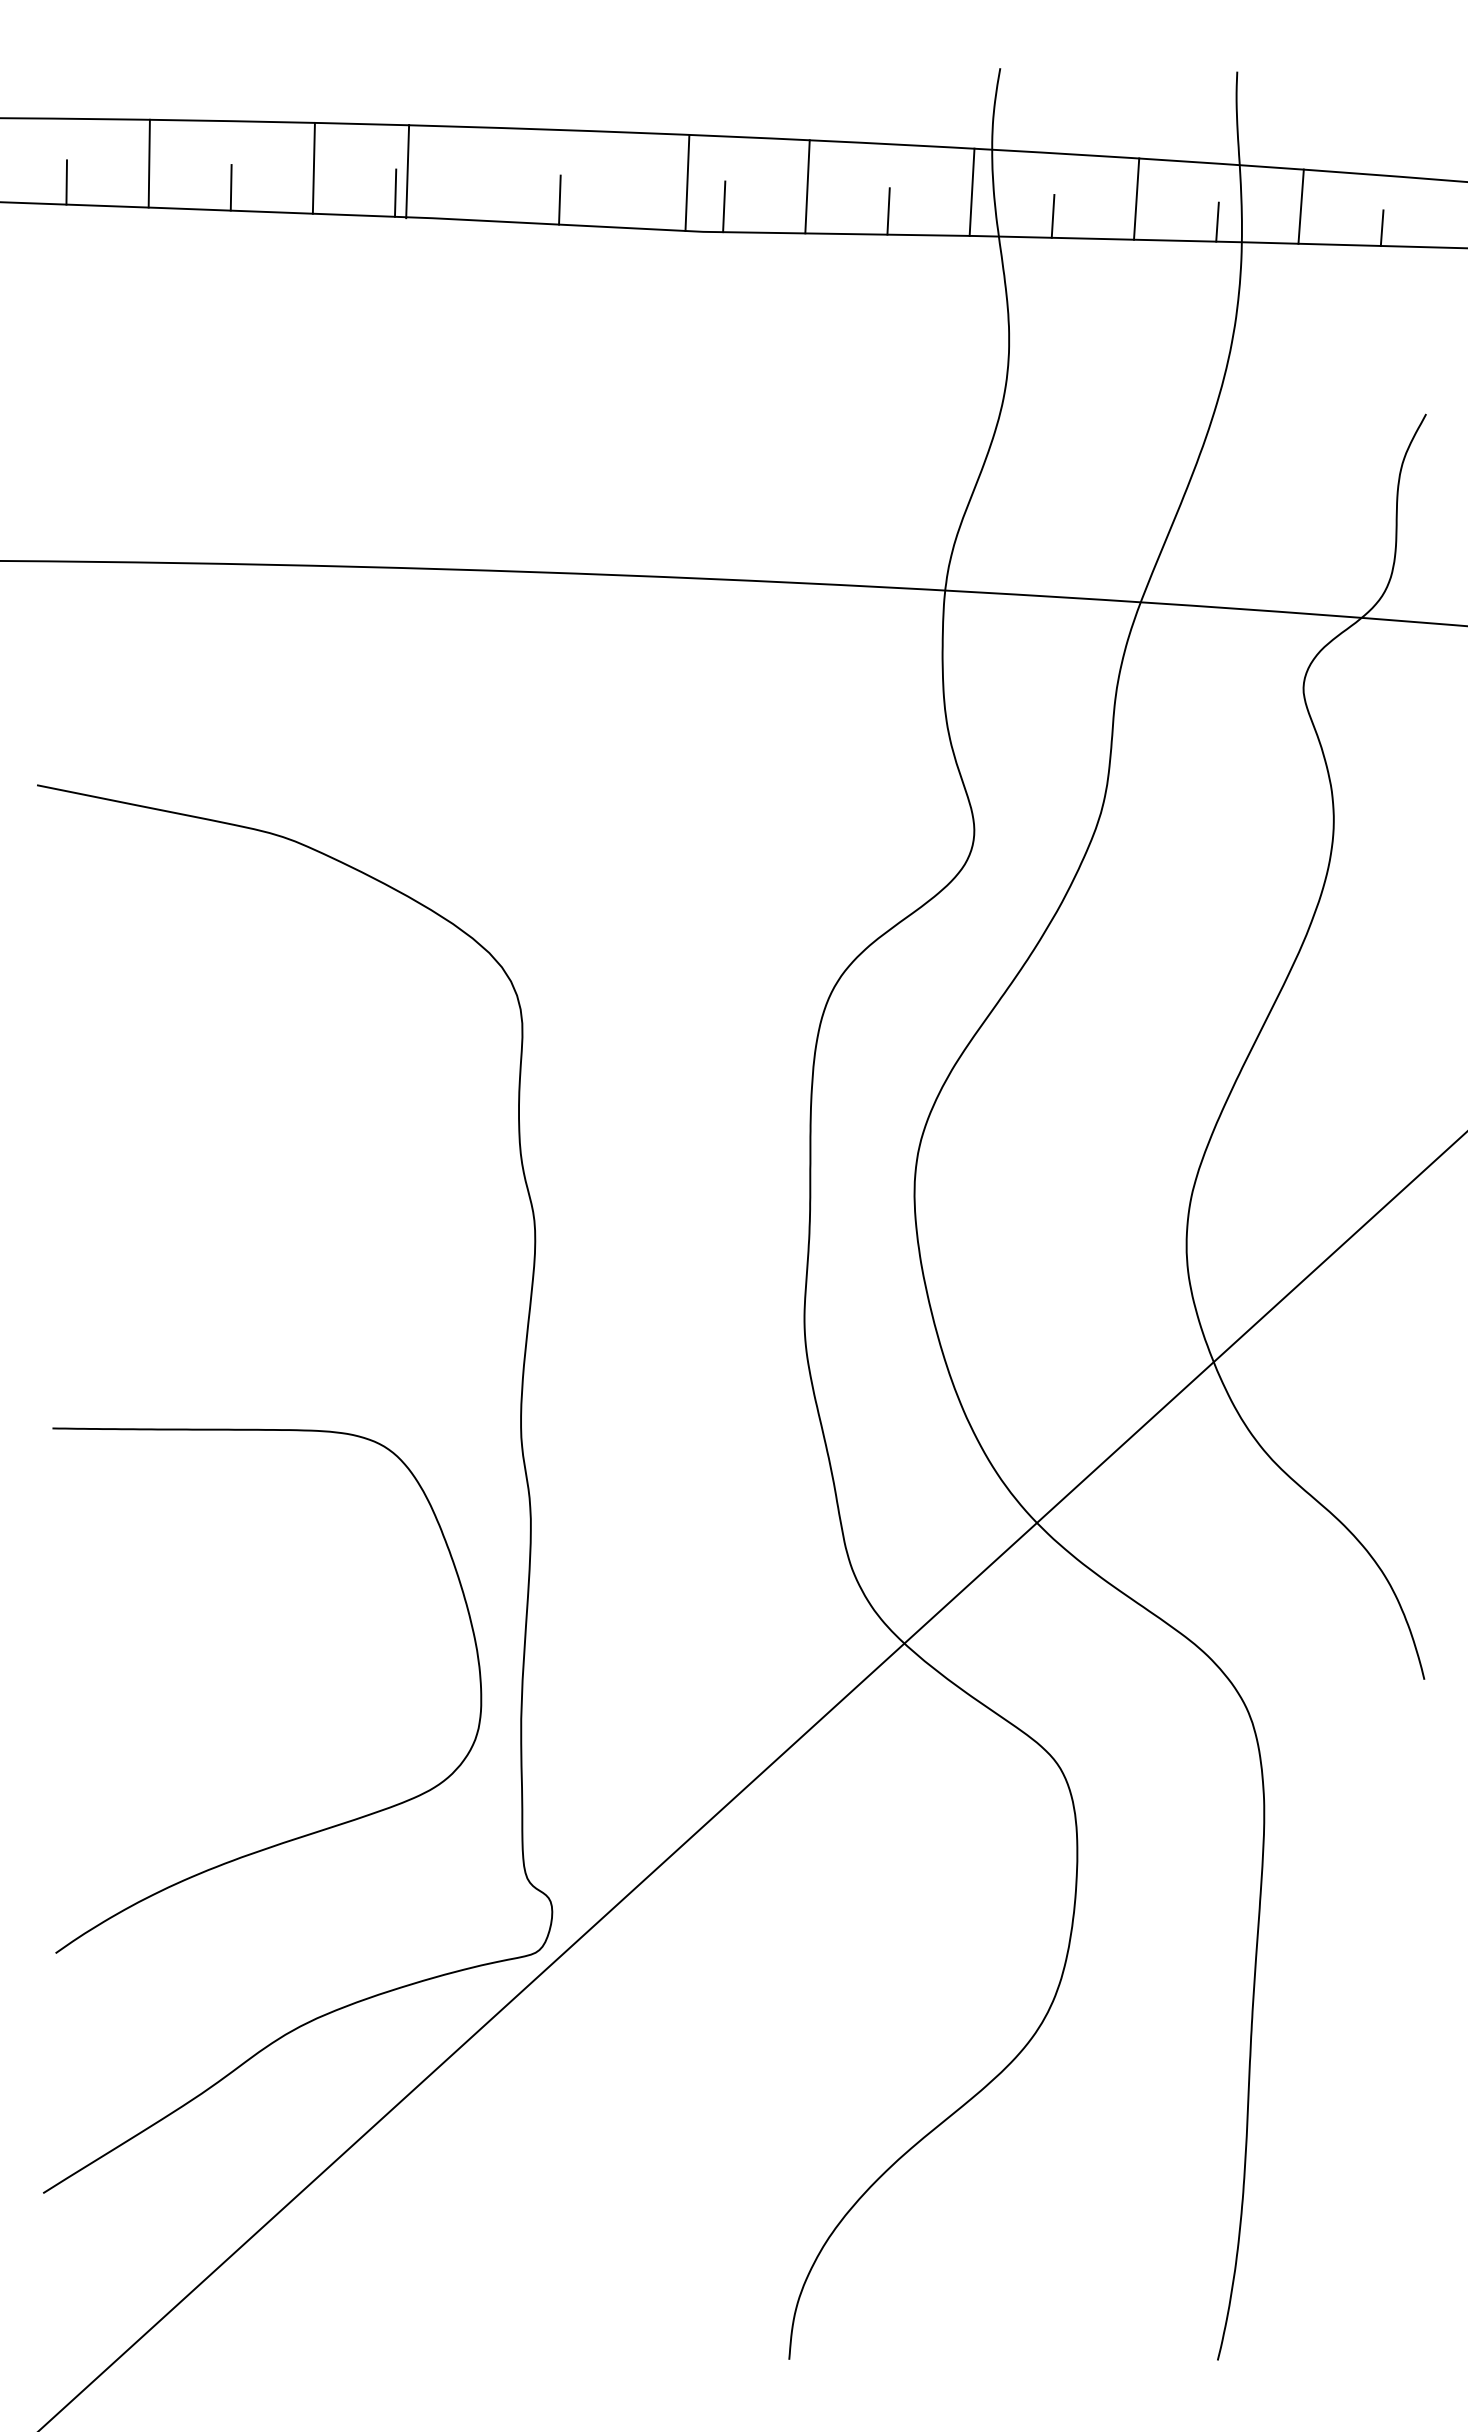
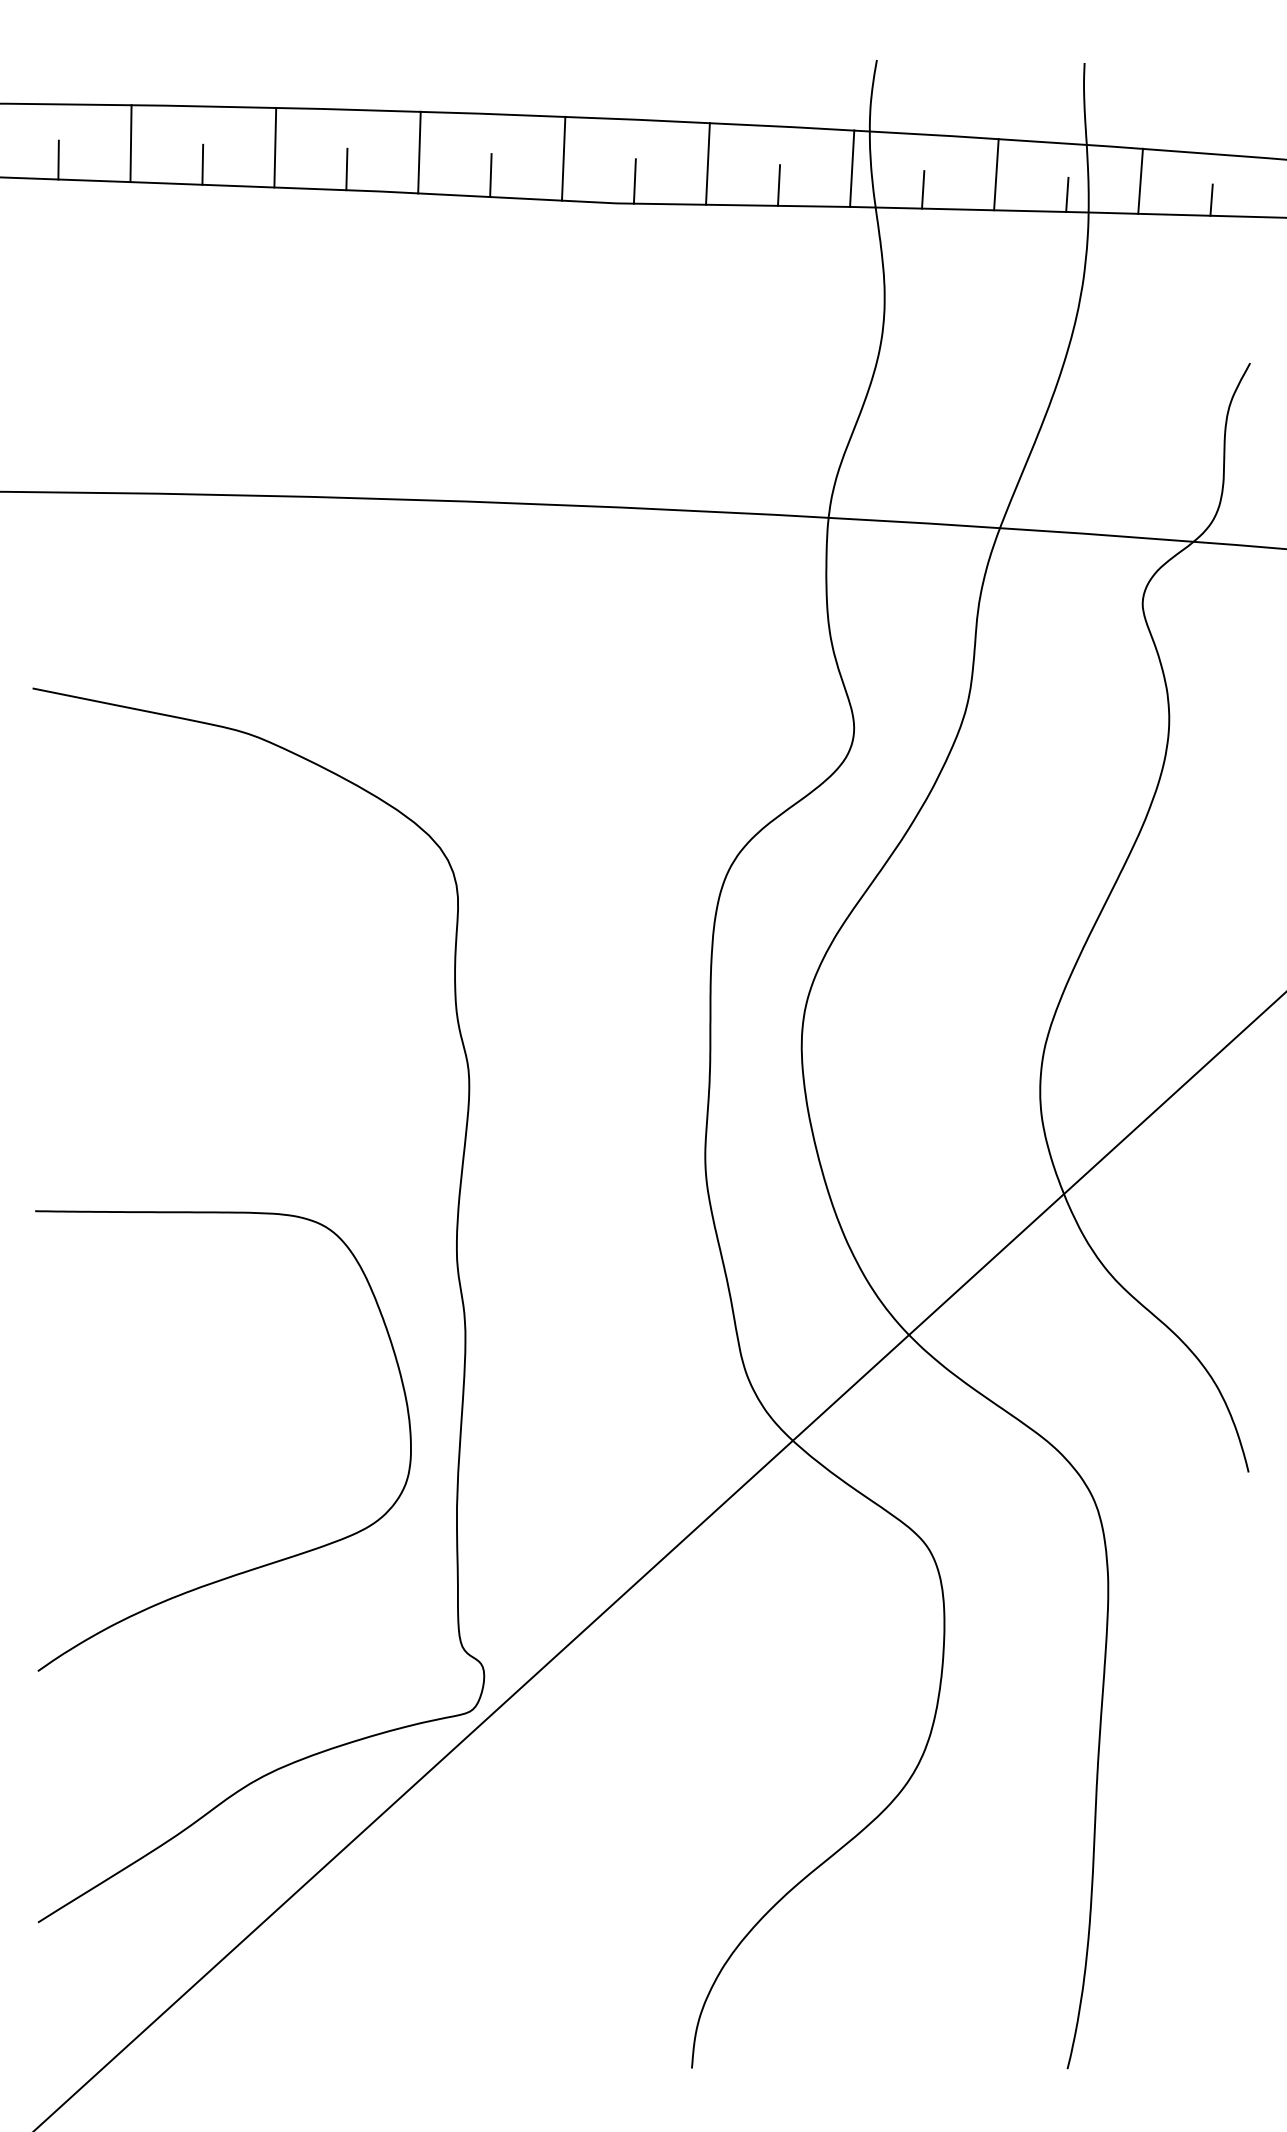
line: (407, 171) -> (419, 152), moved
line: (687, 182) -> (563, 158), moved
curve: (314, 1831) -> (264, 1564), moved

